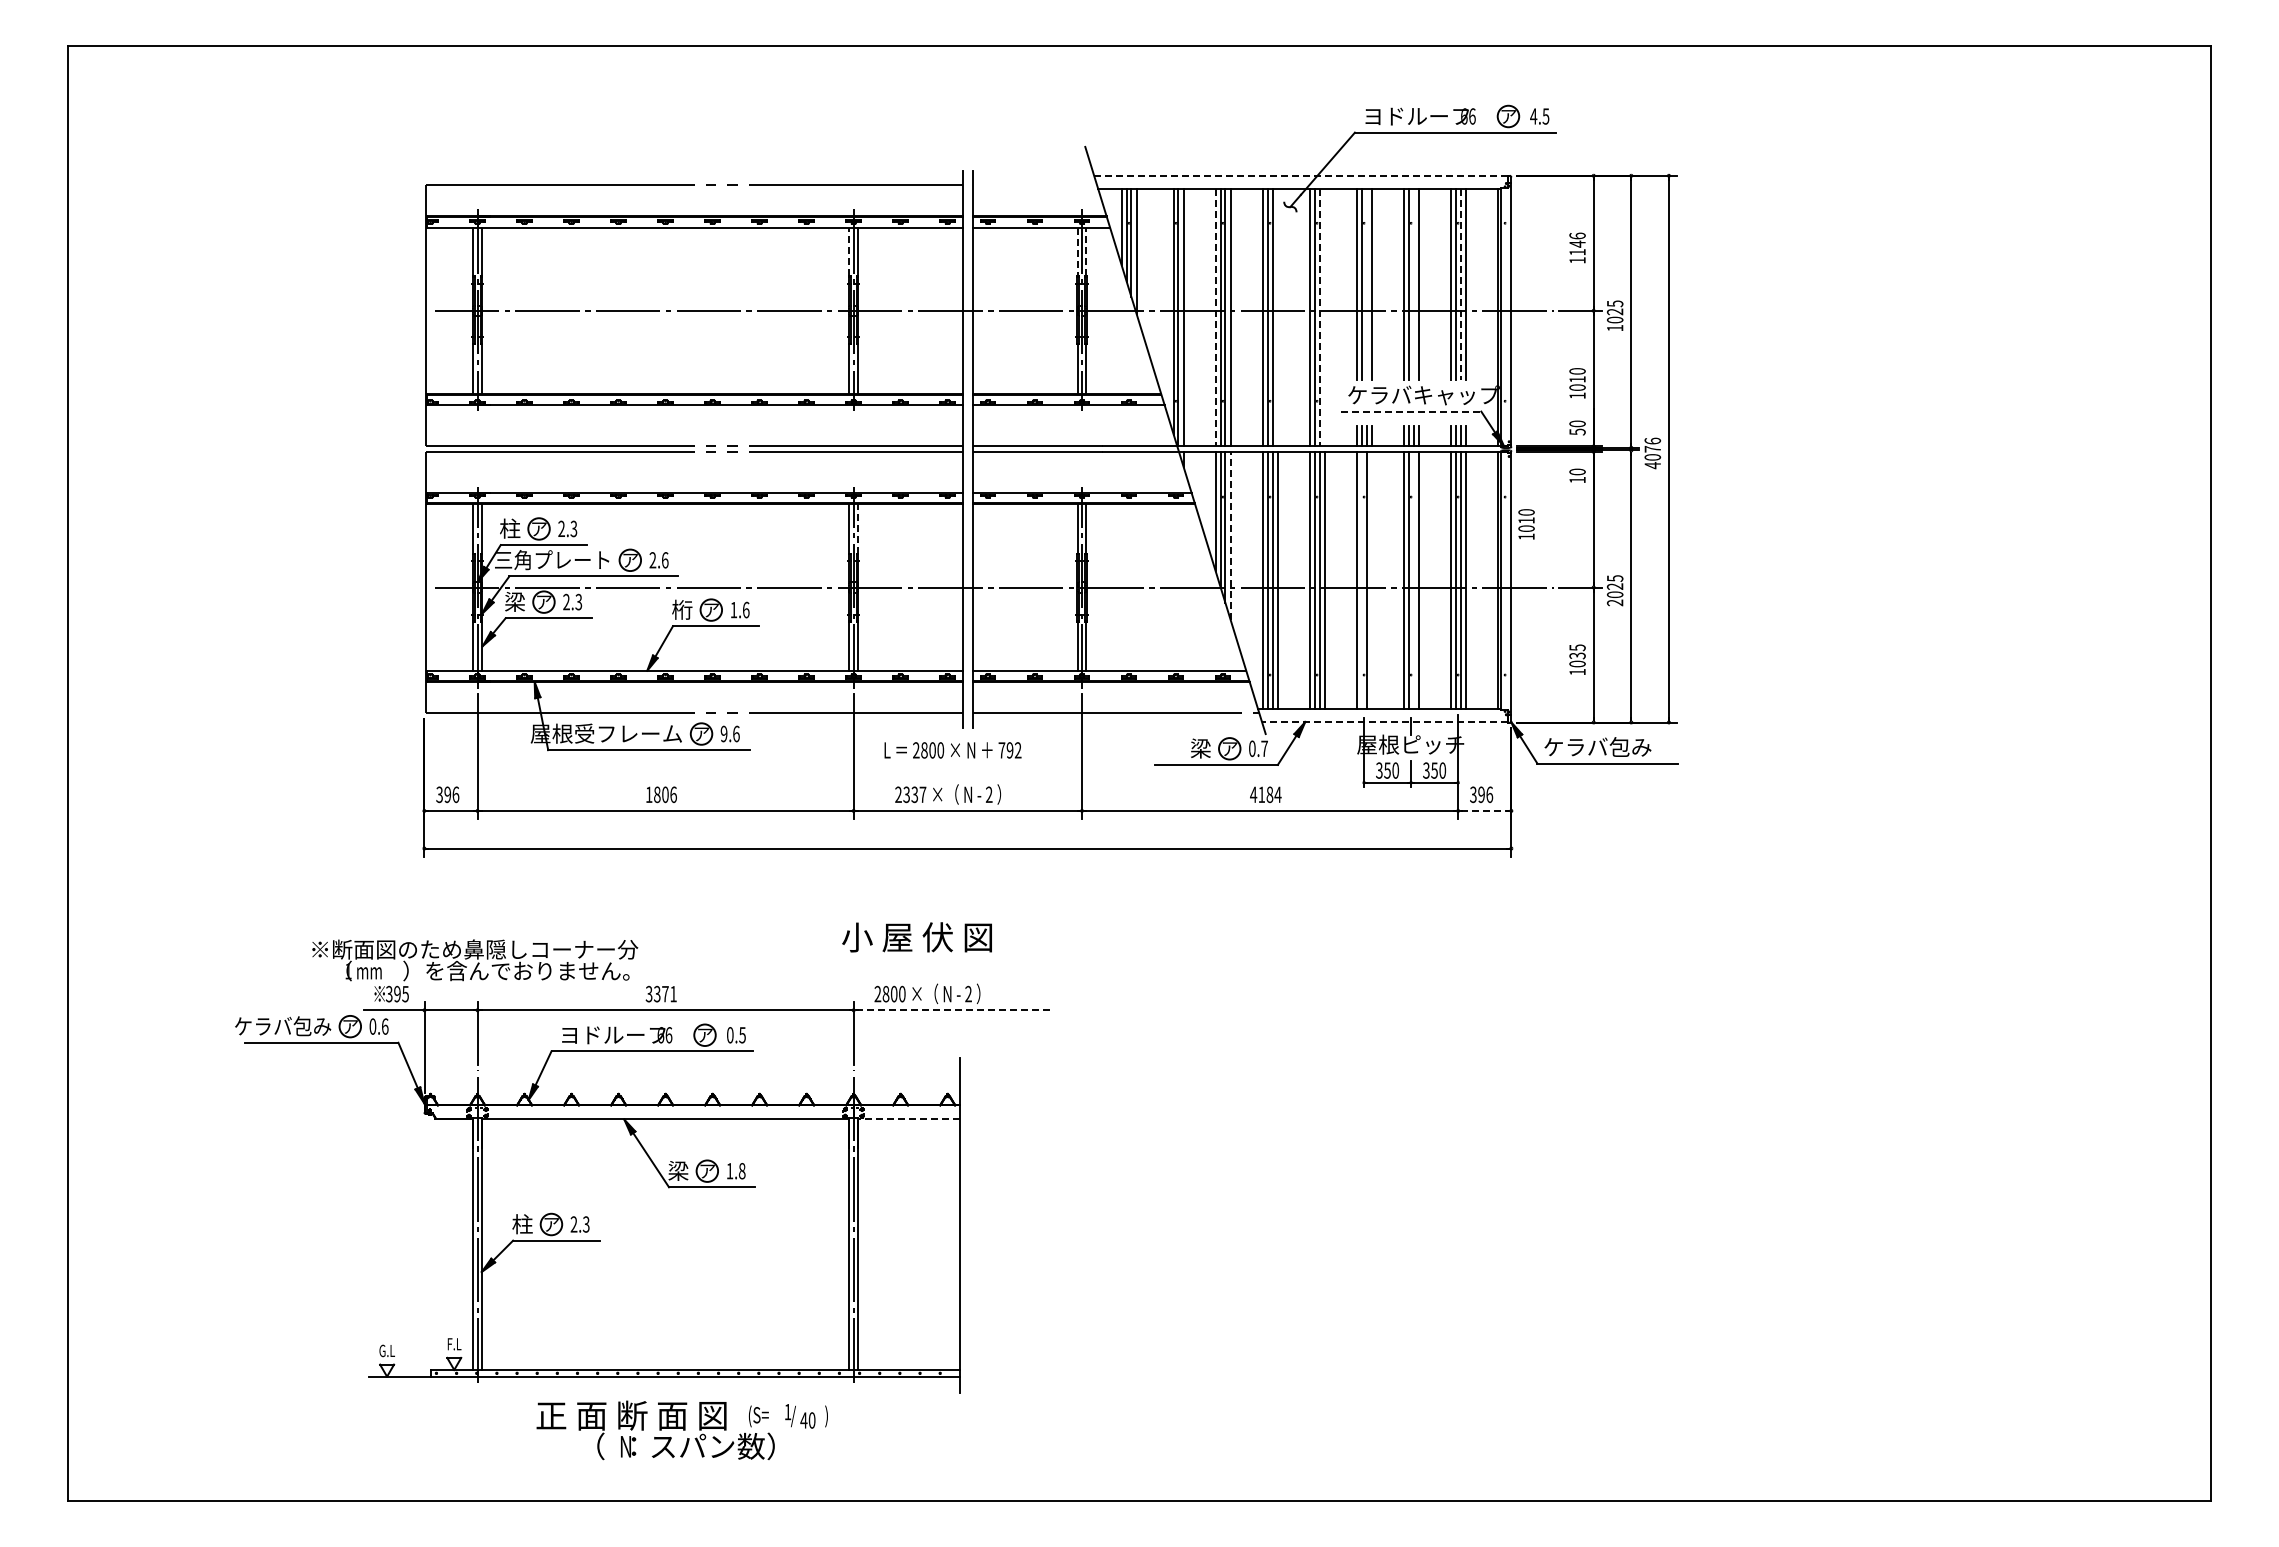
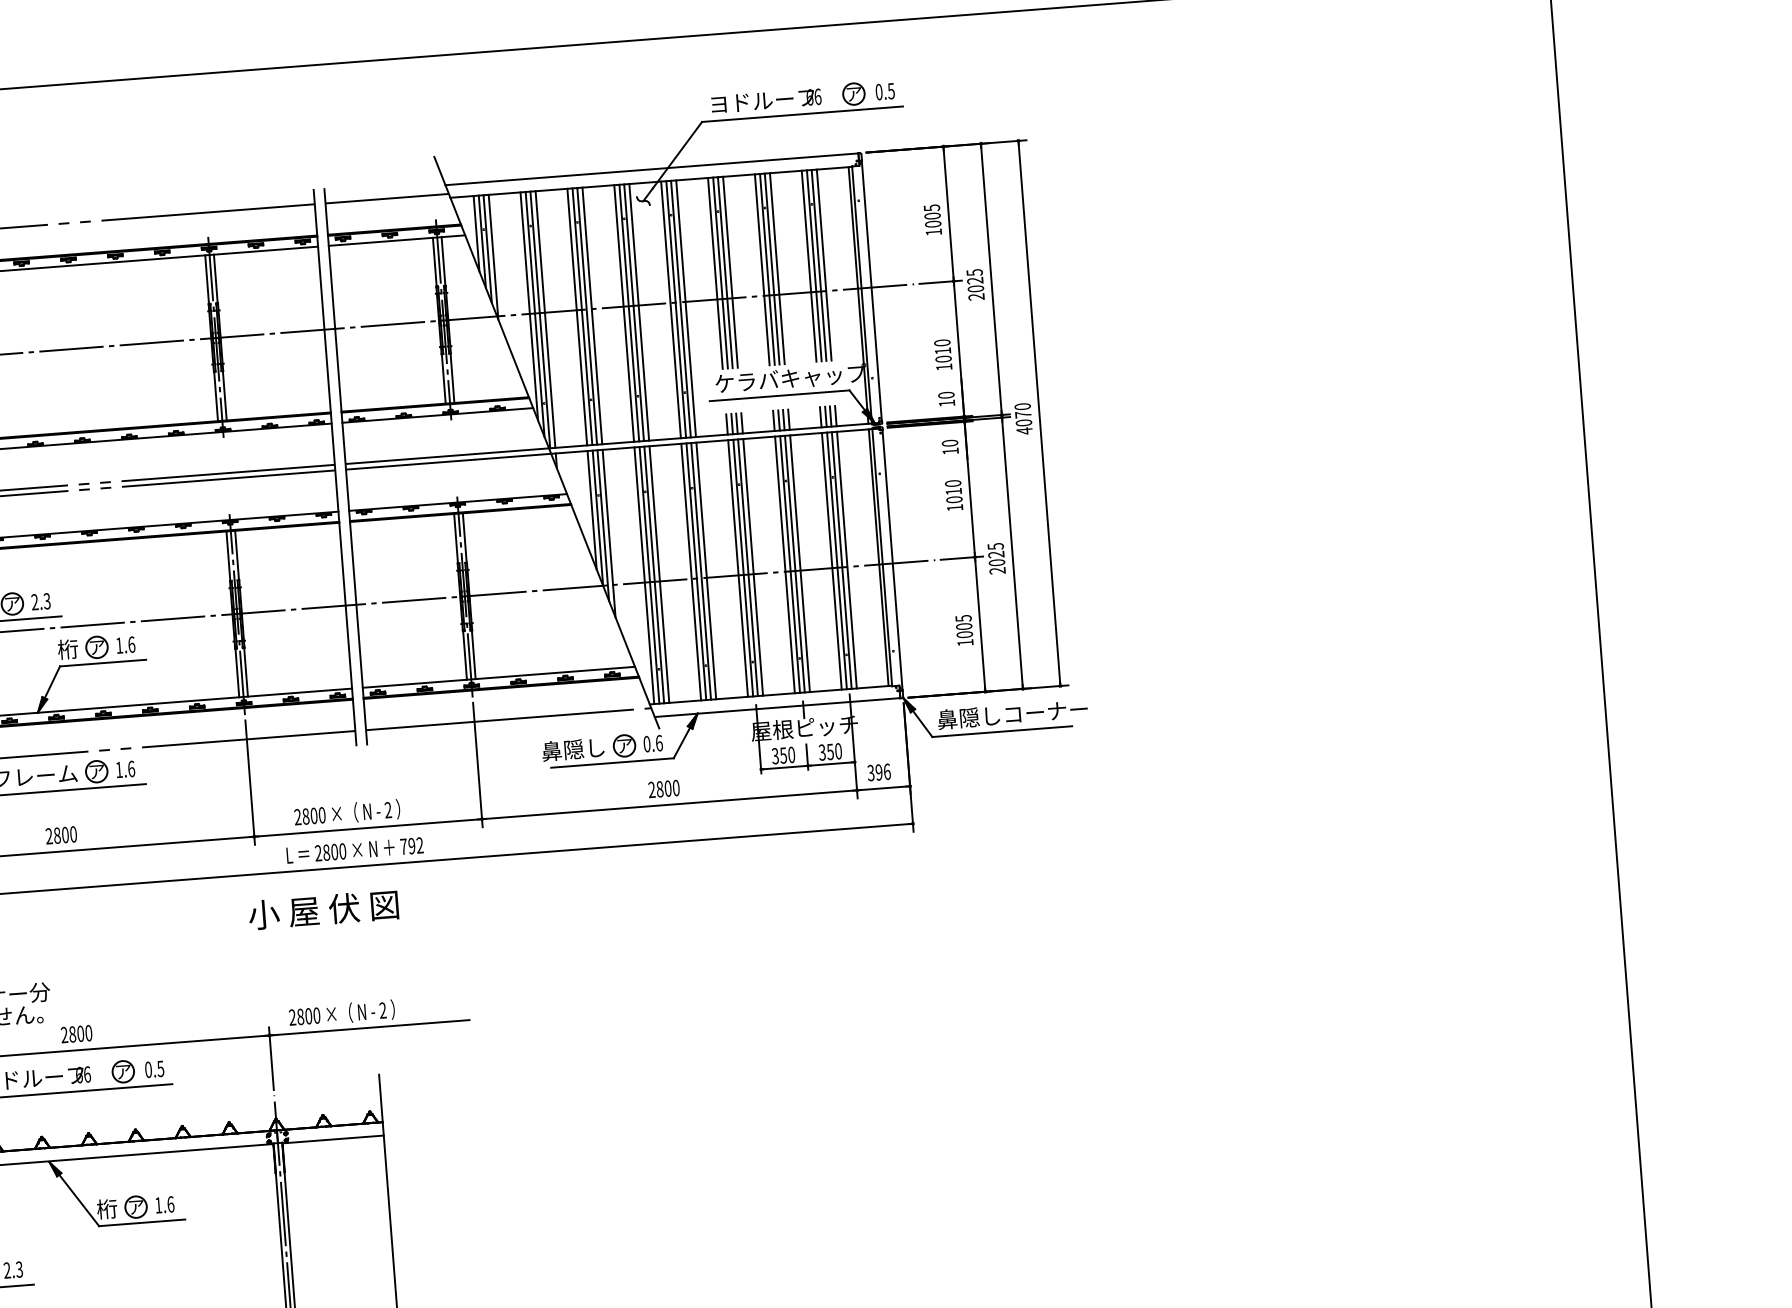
text: (1533, 116) -> (878, 92), 4.5 -> 0.5
line: (1300, 175) -> (651, 168), dashed -> solid
line: (1034, 184) -> (386, 198), added
text: (1577, 243) -> (932, 215), 1146 -> 1005
line: (849, 251) -> (207, 279), dashed -> solid
line: (1086, 251) -> (443, 261), dashed -> solid
line: (1077, 252) -> (434, 262), dashed -> solid
line: (1366, 284) -> (725, 272), added
line: (1413, 284) -> (772, 268), added
line: (1460, 284) -> (818, 265), dashed -> solid
line: (1168, 302) -> (529, 305), added
line: (1215, 317) -> (577, 316), dashed -> solid
line: (1277, 317) -> (639, 312), added
line: (1319, 317) -> (680, 309), dashed -> solid
line: (1324, 317) -> (685, 308), added
text: (1614, 327) -> (975, 296), 1025 -> 2025
line: (1411, 411) -> (779, 395), dashed -> solid
text: (1577, 431) -> (946, 402), 50 -> 10
text: (1652, 440) -> (1022, 406), 4076 -> 4070
text: (1526, 524) -> (954, 495), moved
line: (858, 529) -> (237, 555), dashed -> solid
line: (1230, 535) -> (608, 533), dashed -> solid
text: (664, 560) -> (46, 601), 2.6 -> 2.3
line: (1361, 580) -> (742, 568), added
line: (1371, 580) -> (752, 567), added
line: (1413, 580) -> (794, 564), added
text: (1577, 655) -> (964, 626), 1035 -> 1005
line: (1384, 722) -> (776, 707), dashed -> solid
text: (723, 733) -> (118, 769), 9.6 -> 1.6
text: (1619, 747) -> (1013, 714), ケラバ包み -> 鼻隠しコーナー
text: (1178, 748) -> (573, 749), 梁 -> 鼻隠し
text: (1264, 748) -> (659, 742), 0.7 -> 0.6
text: (952, 750) -> (354, 850), moved
text: (660, 794) -> (60, 835), 1806 -> 2800
text: (914, 794) -> (313, 815), 2337 -> 2800
text: (1265, 794) -> (663, 788), 4184 -> 2800
line: (1484, 810) -> (883, 787), dashed -> solid
text: (916, 937) -> (323, 910), moved
text: (660, 993) -> (75, 1033), 3371 -> 2800
line: (955, 1010) -> (371, 1027), dashed -> solid
line: (909, 1118) -> (333, 1139), dashed -> solid
text: (678, 1170) -> (107, 1208), 梁 -> 桁
text: (741, 1171) -> (170, 1204), 1.8 -> 1.6

